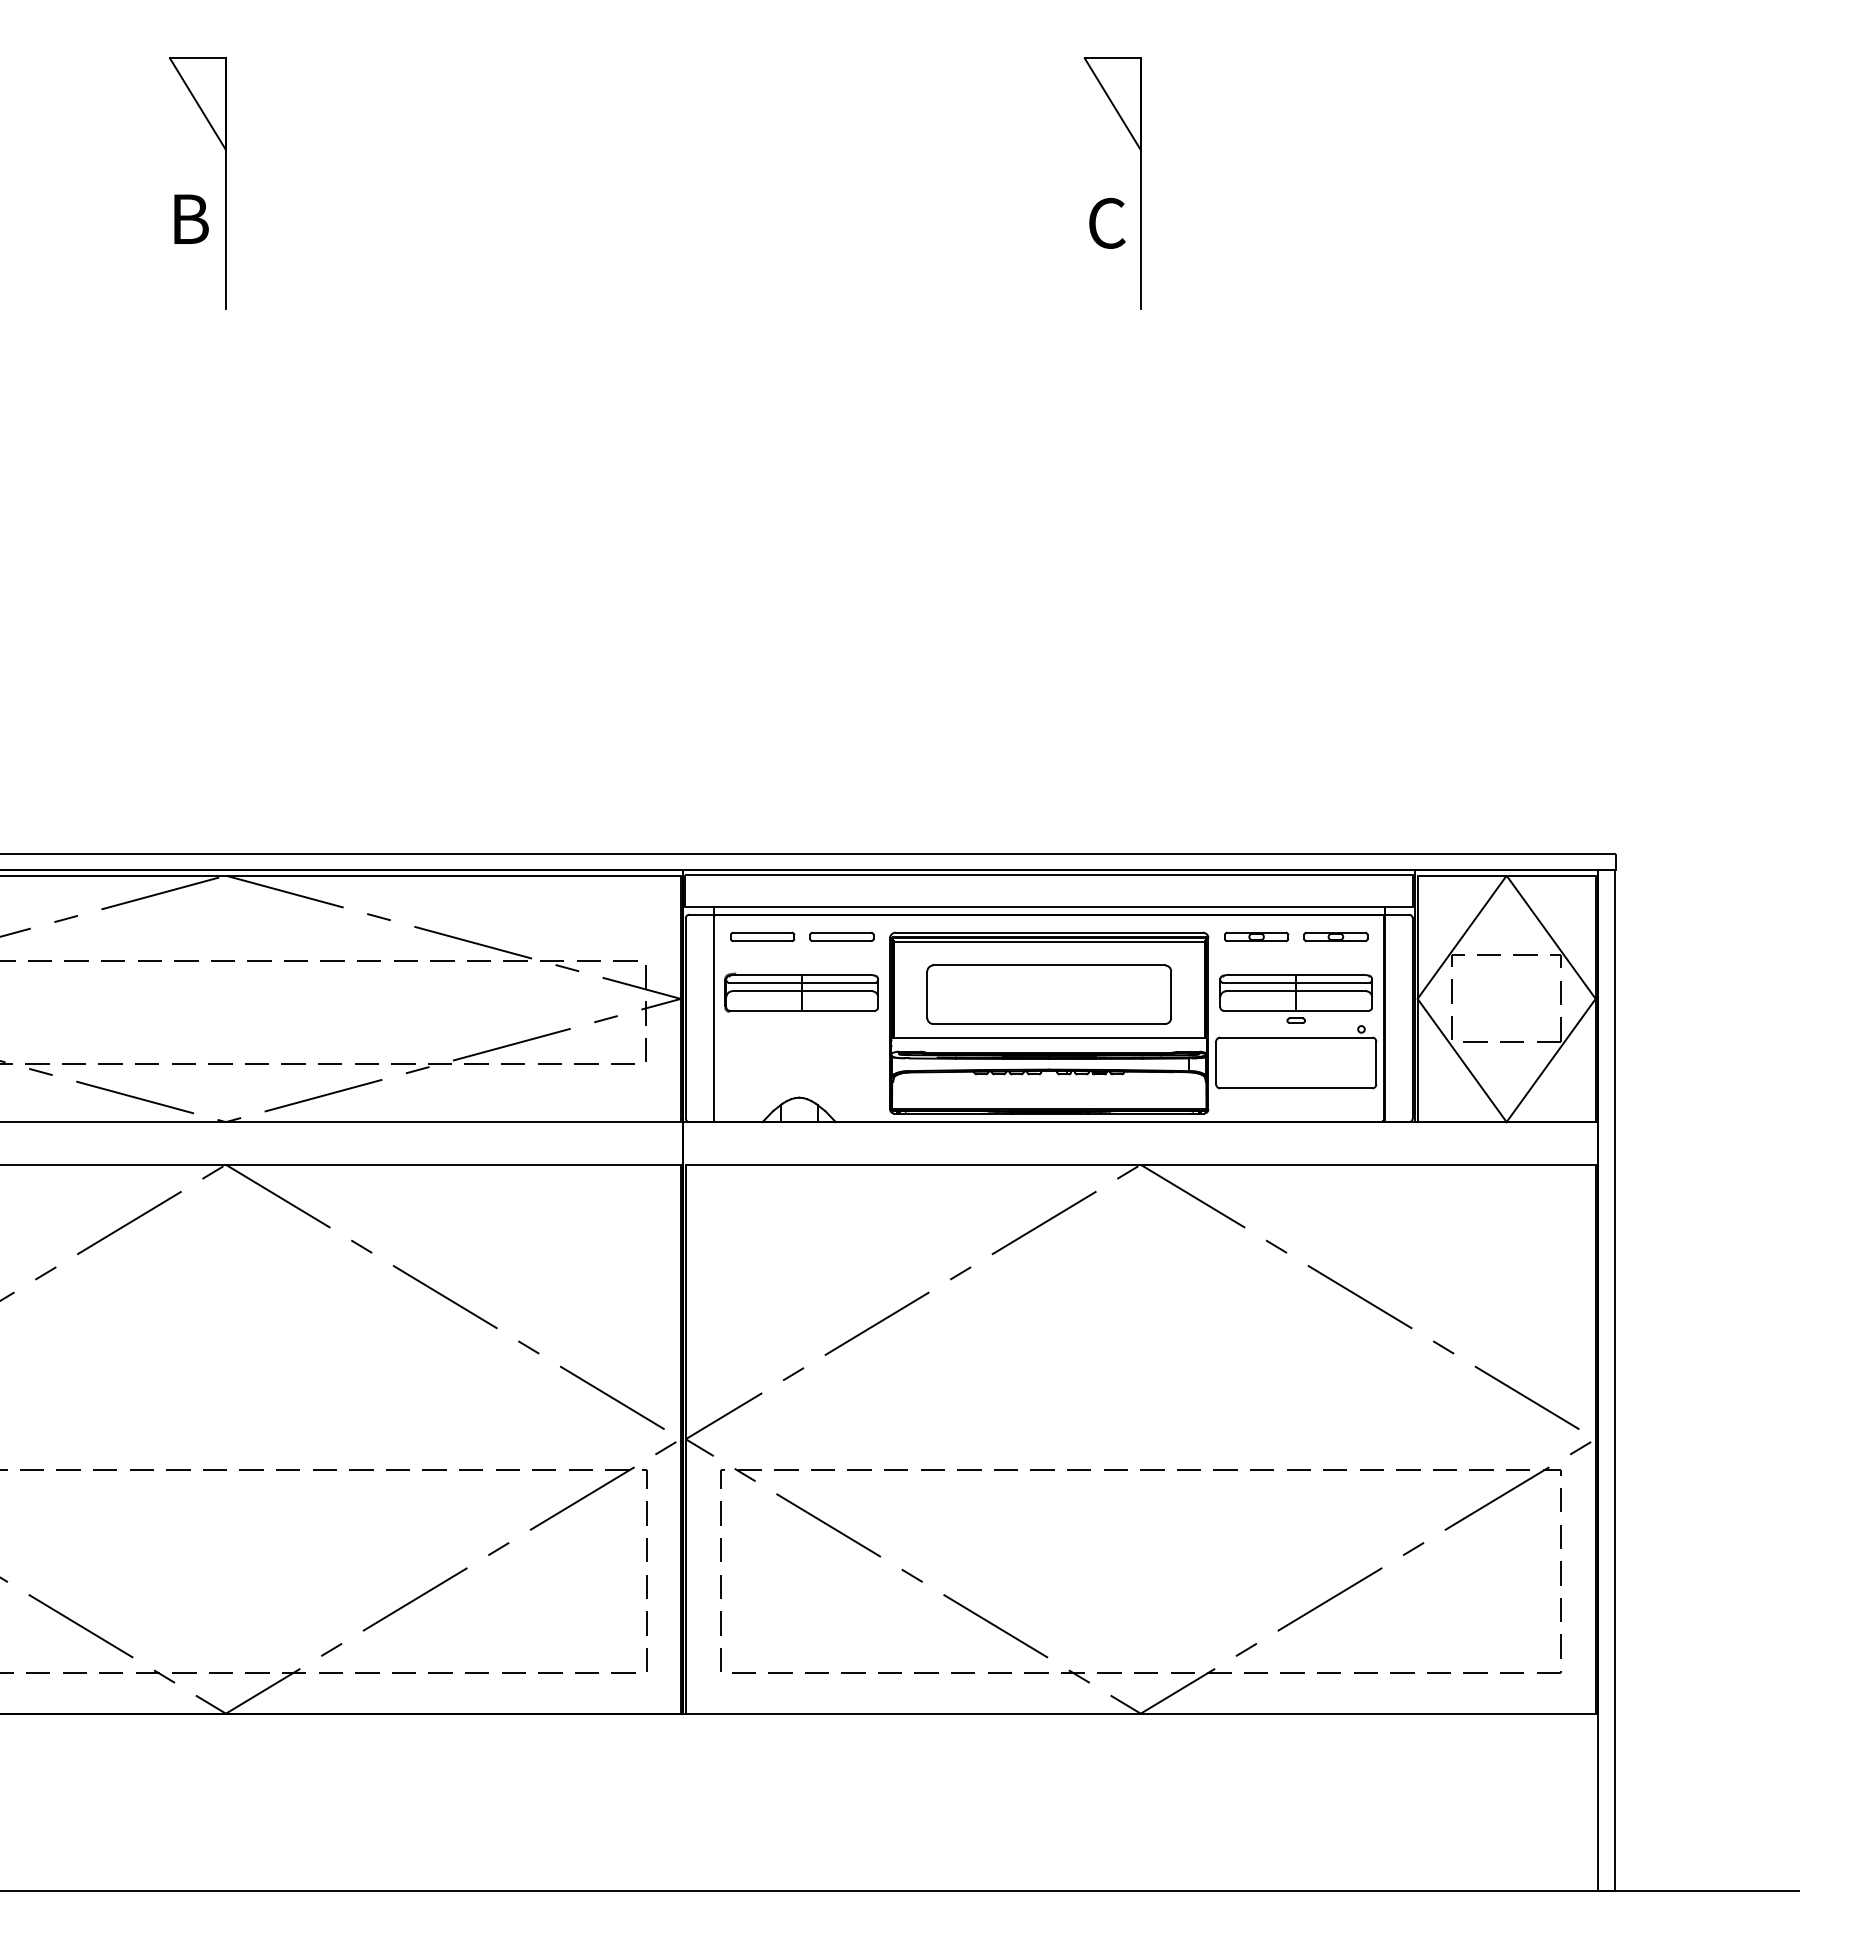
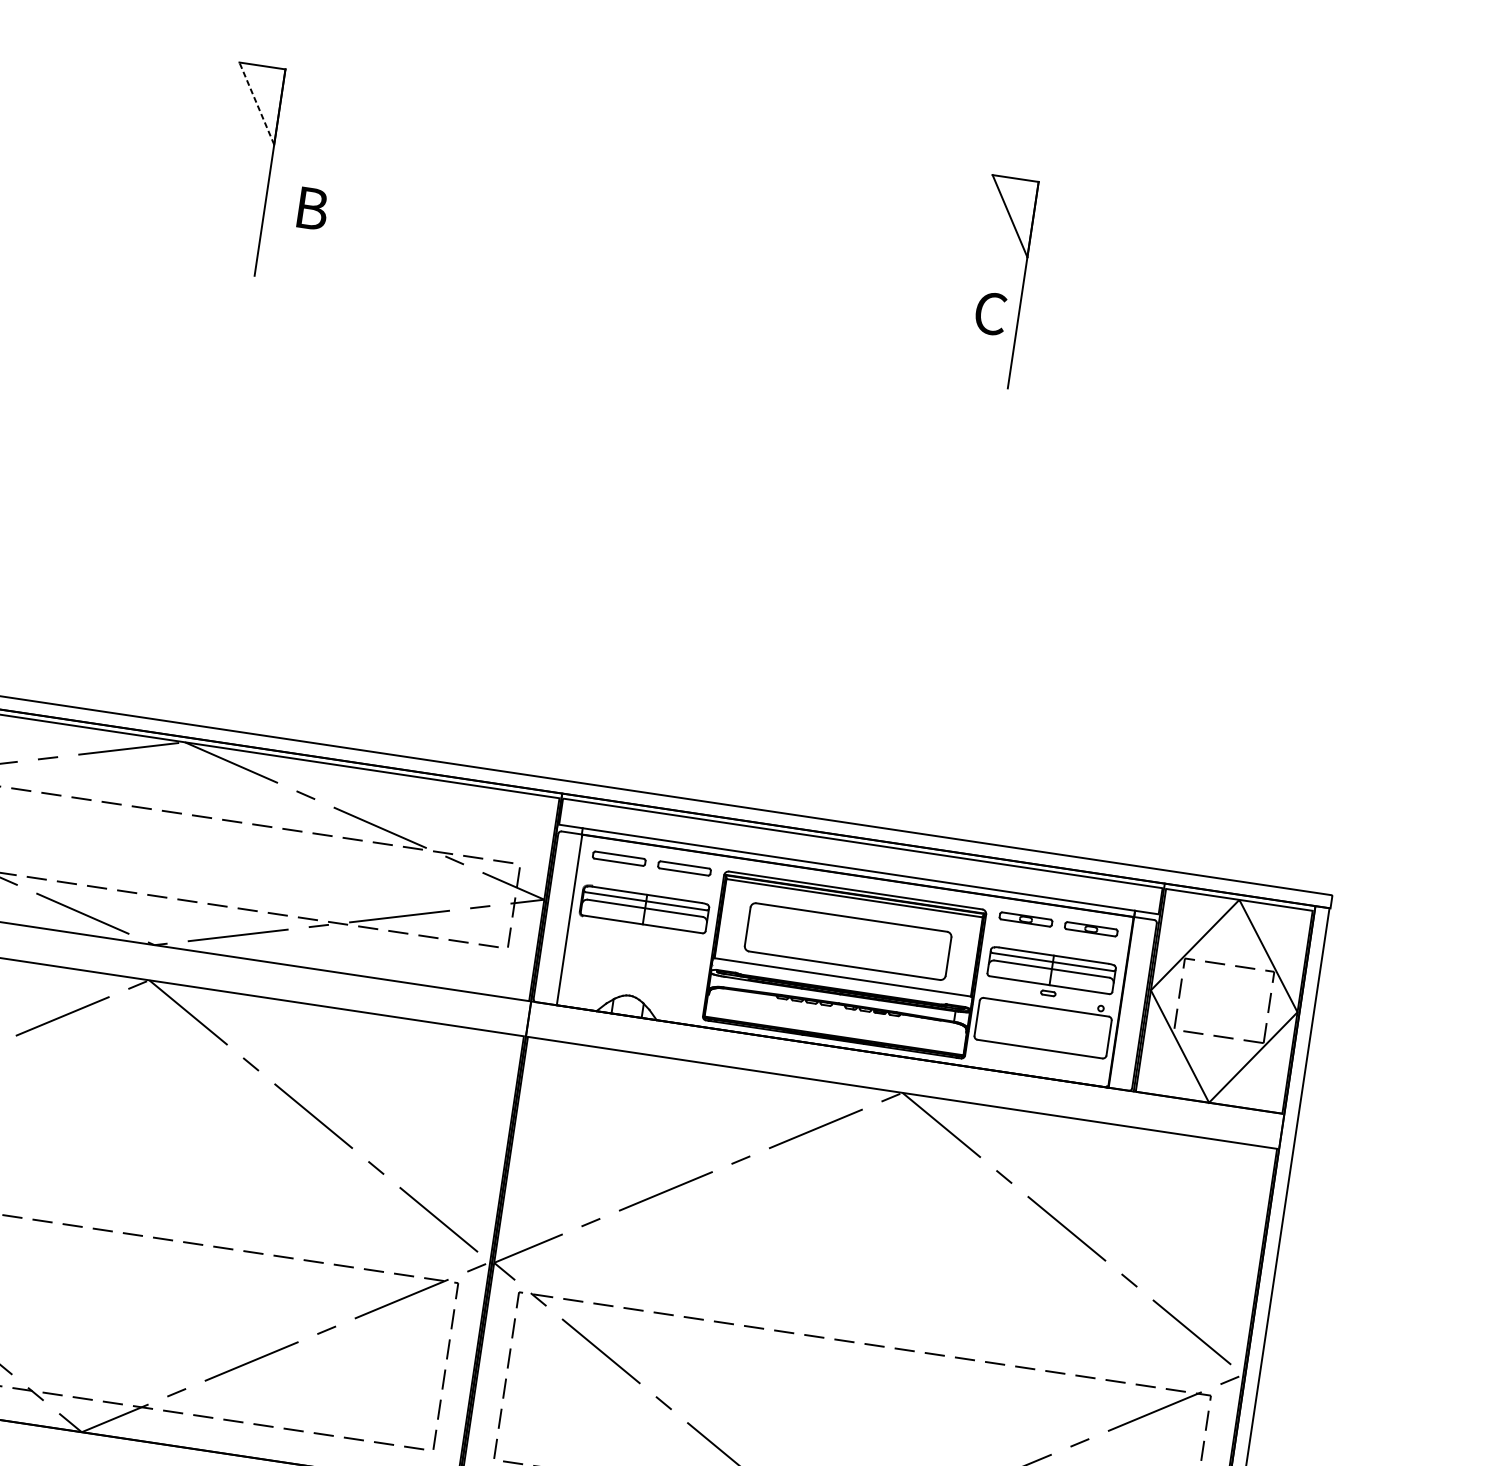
line: (198, 104) -> (257, 103), solid -> dashed
text: (191, 218) -> (313, 208), moved

